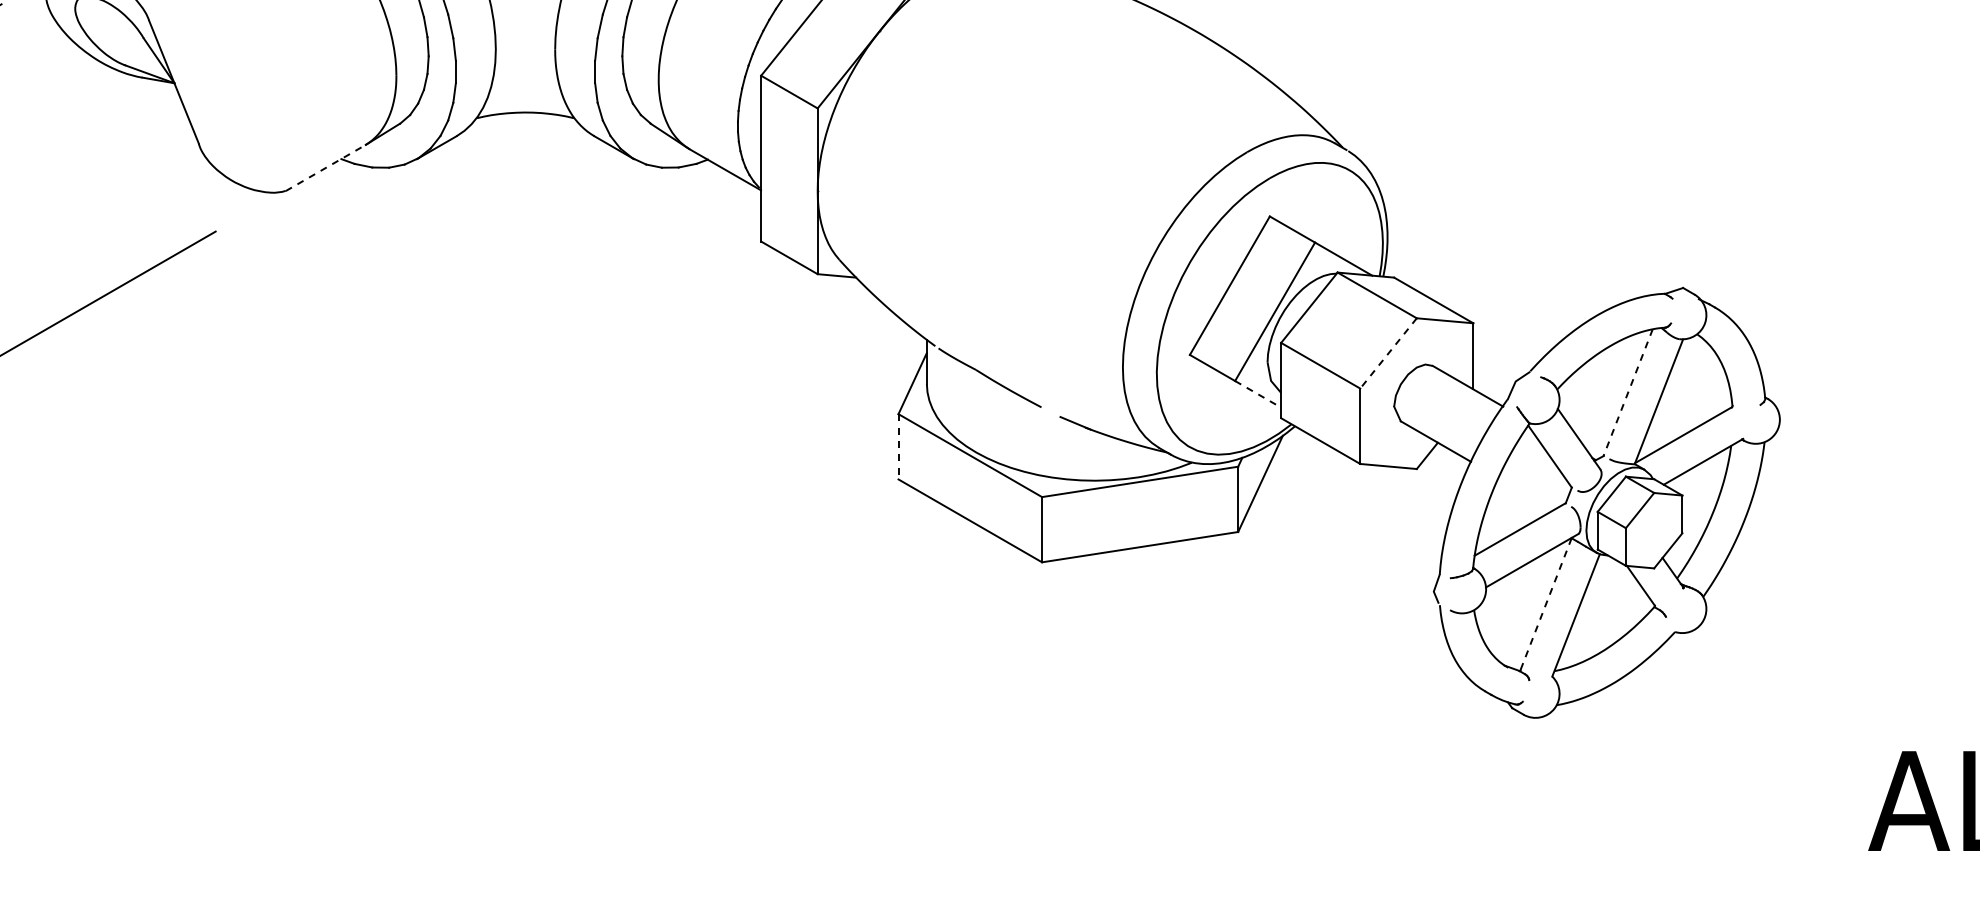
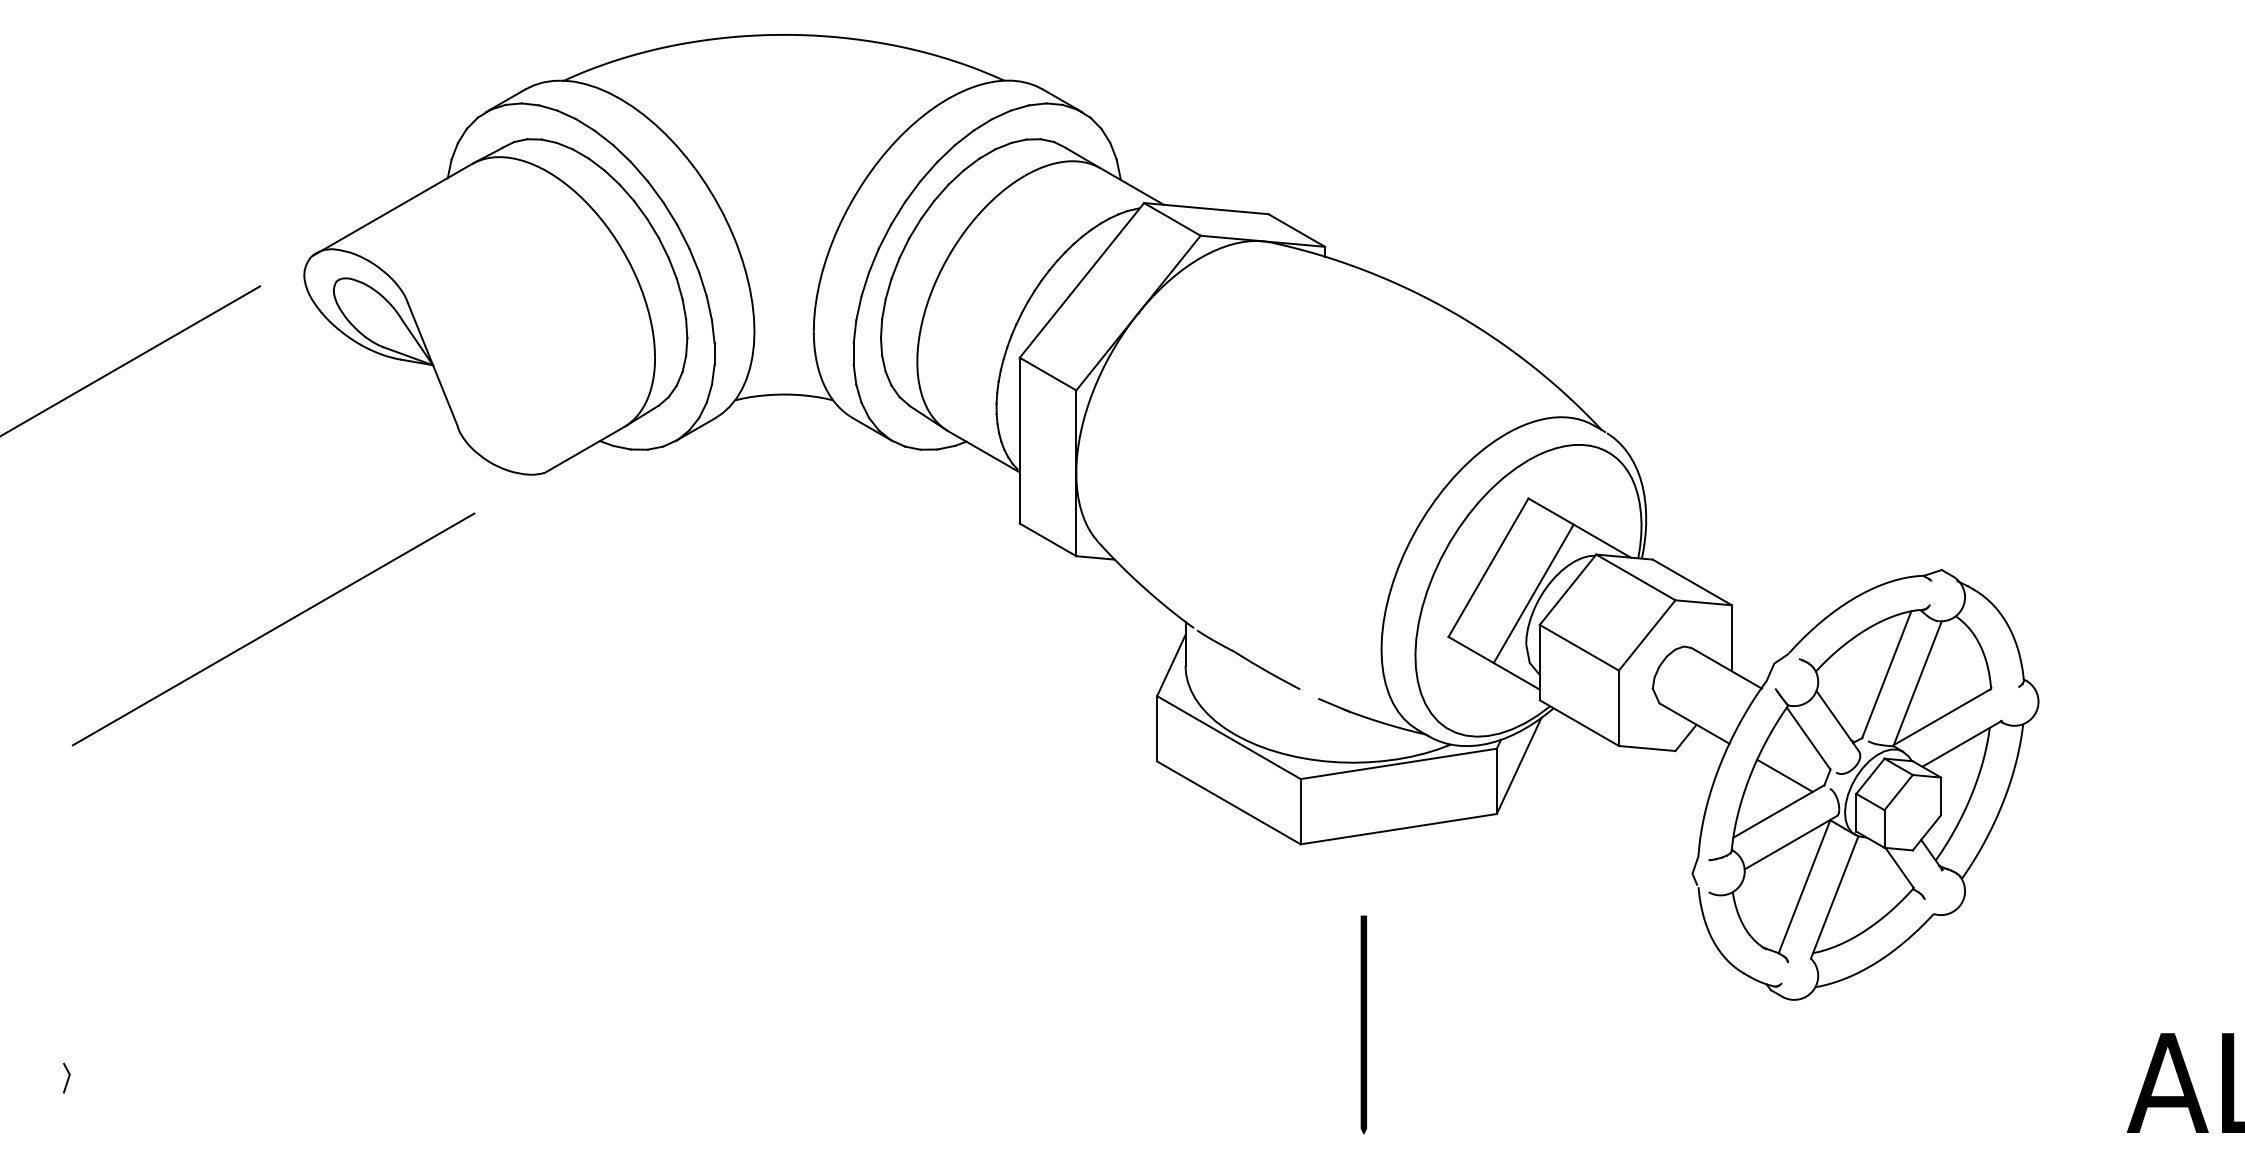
line: (325, 168) -> (584, 450), dashed -> solid
line: (1387, 353) -> (1646, 635), dashed -> solid
line: (1627, 393) -> (1886, 675), dashed -> solid
line: (1257, 394) -> (1516, 676), dashed -> solid
line: (898, 446) -> (1157, 728), dashed -> solid
line: (1525, 493) -> (1784, 775), added
line: (1545, 604) -> (1804, 886), dashed -> solid
line: (1104, 742) -> (1363, 1024), added

